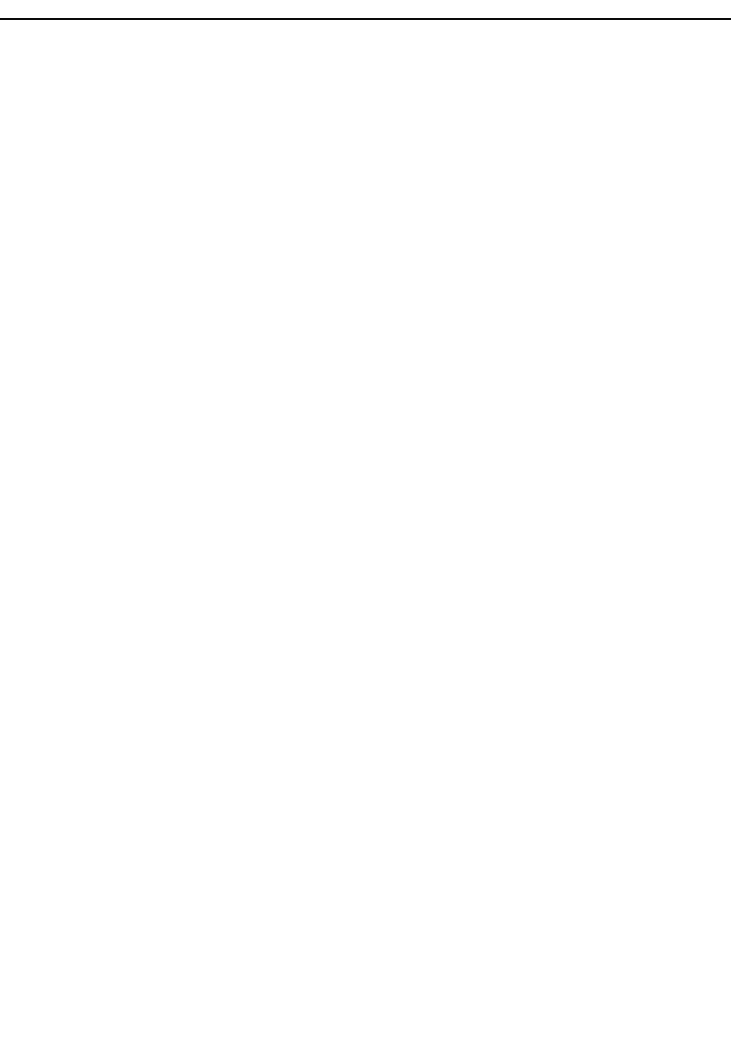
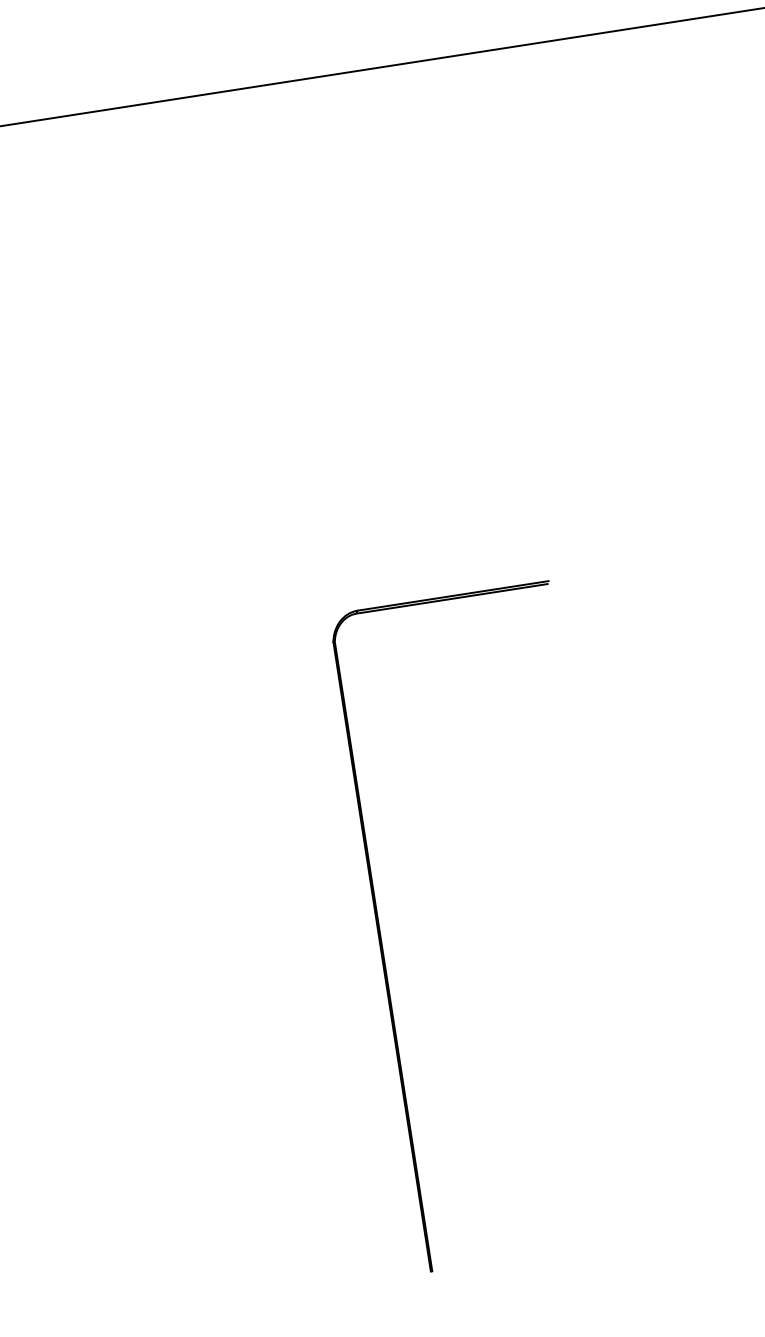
part: (356, 646) -> (382, 942), added

